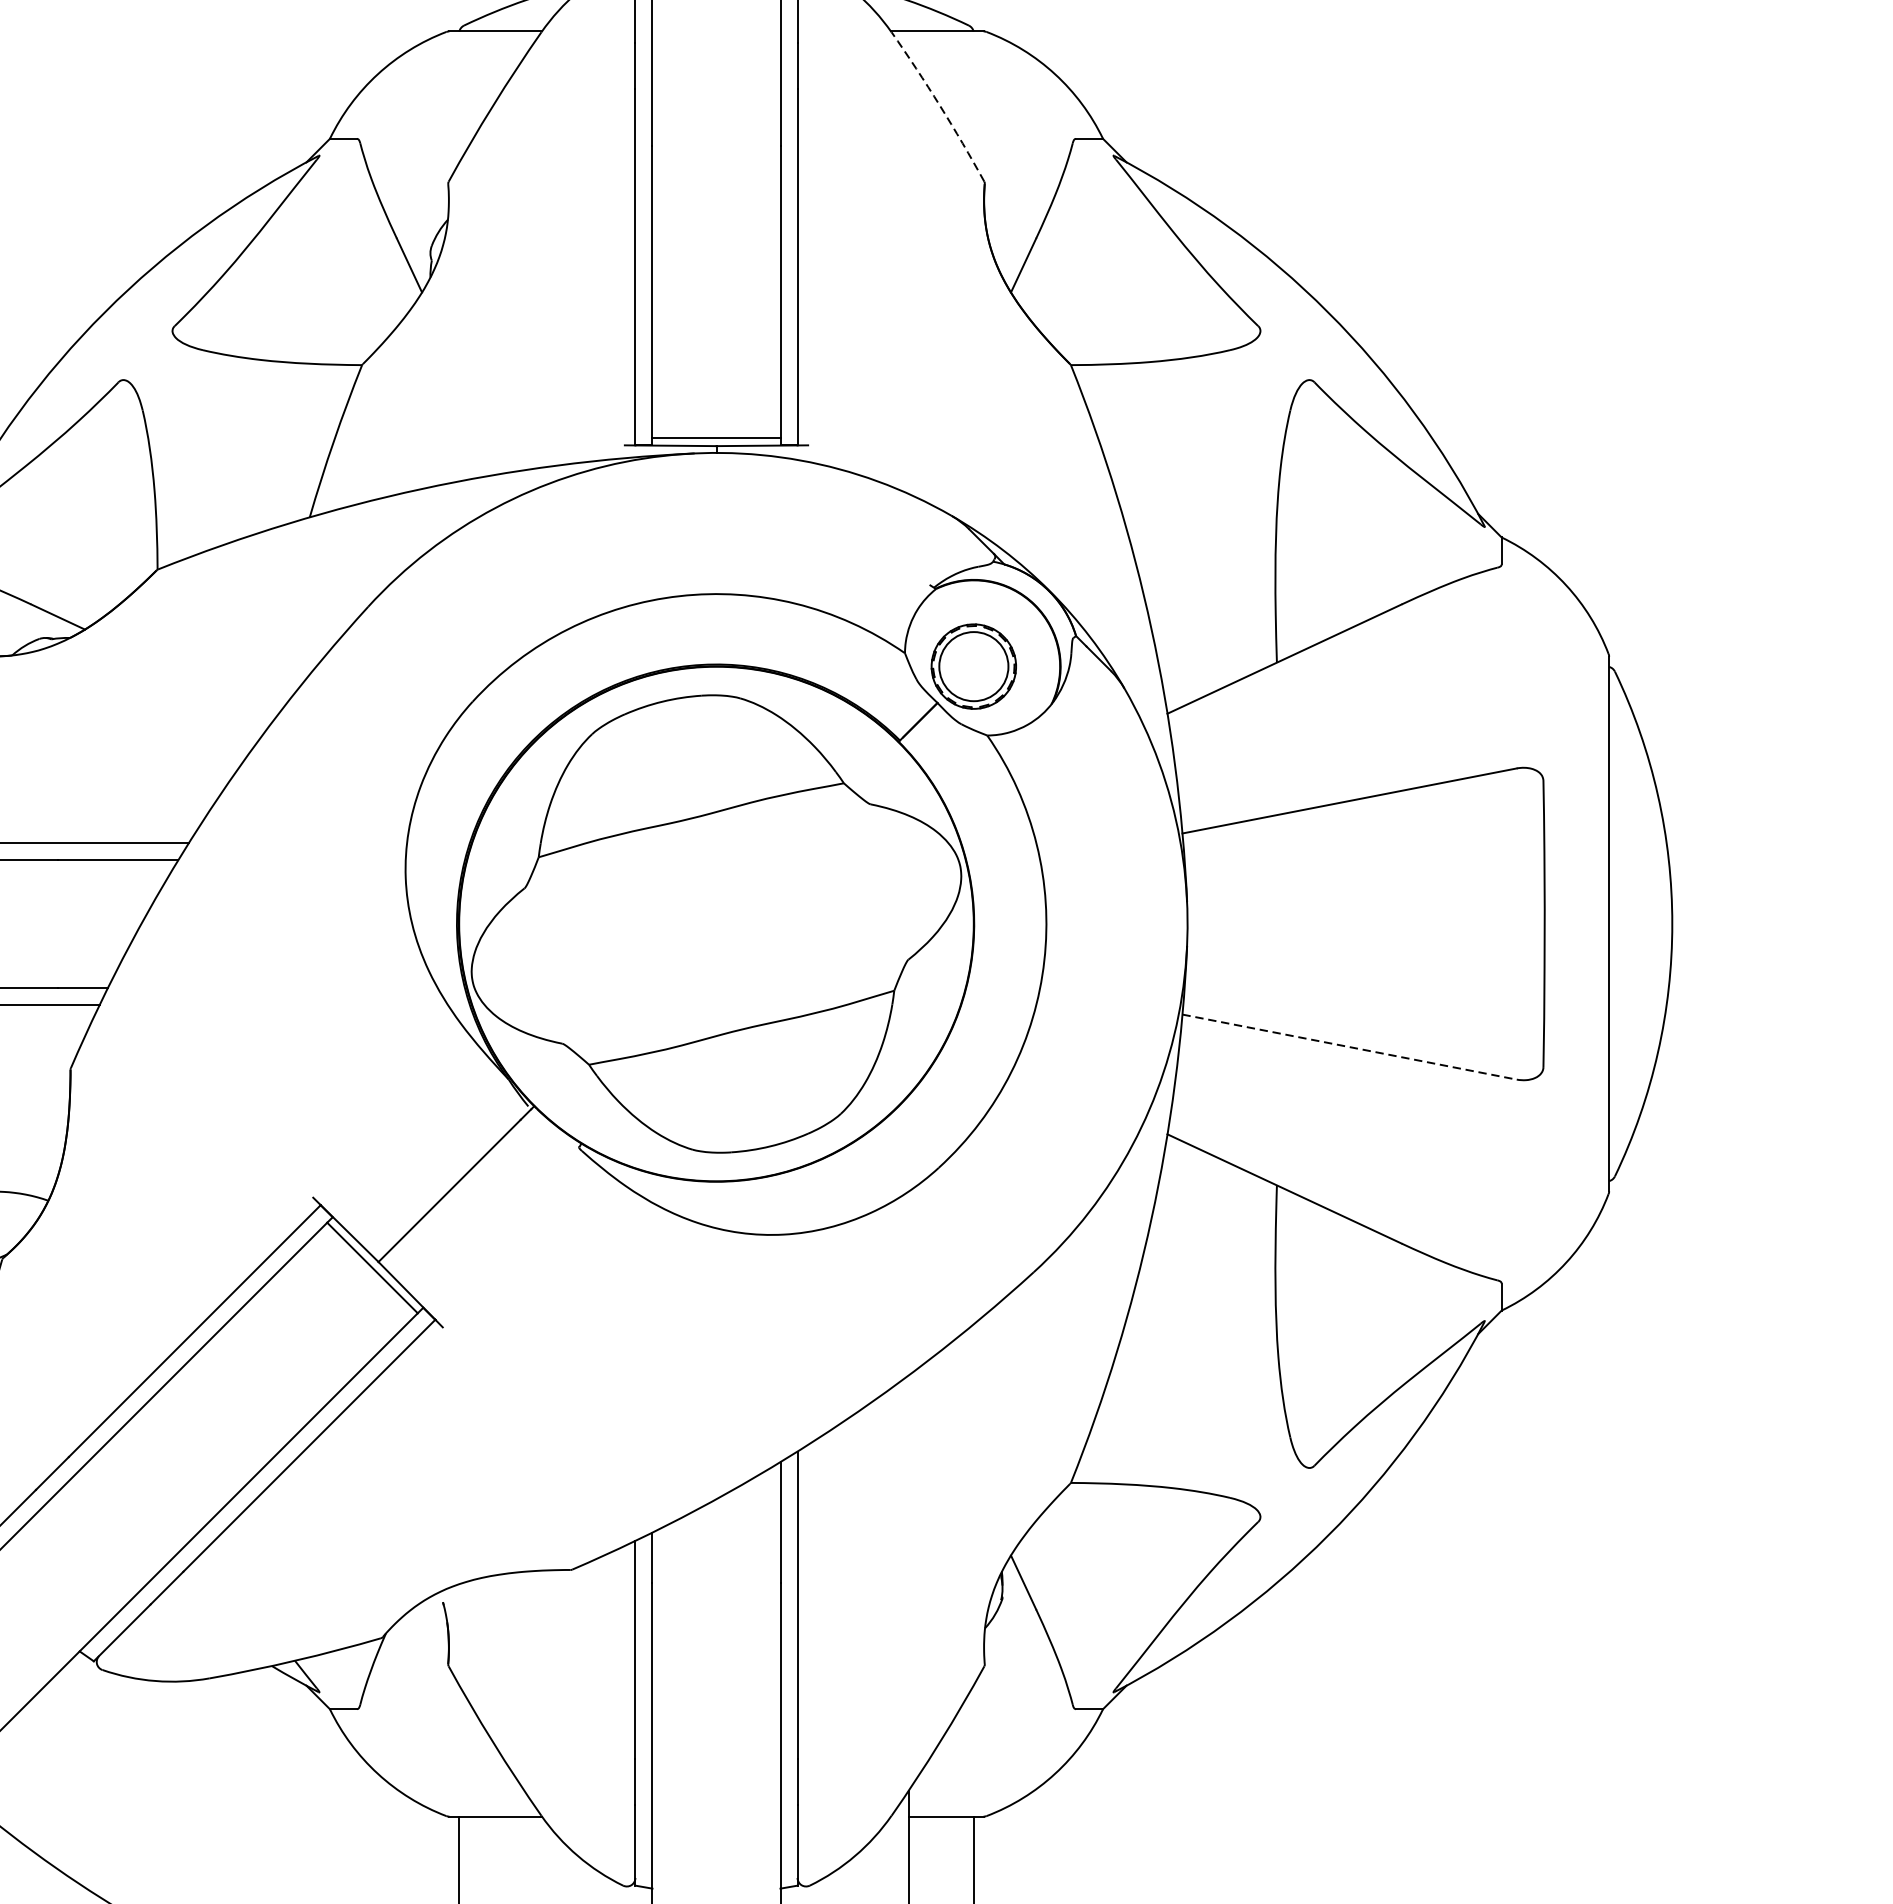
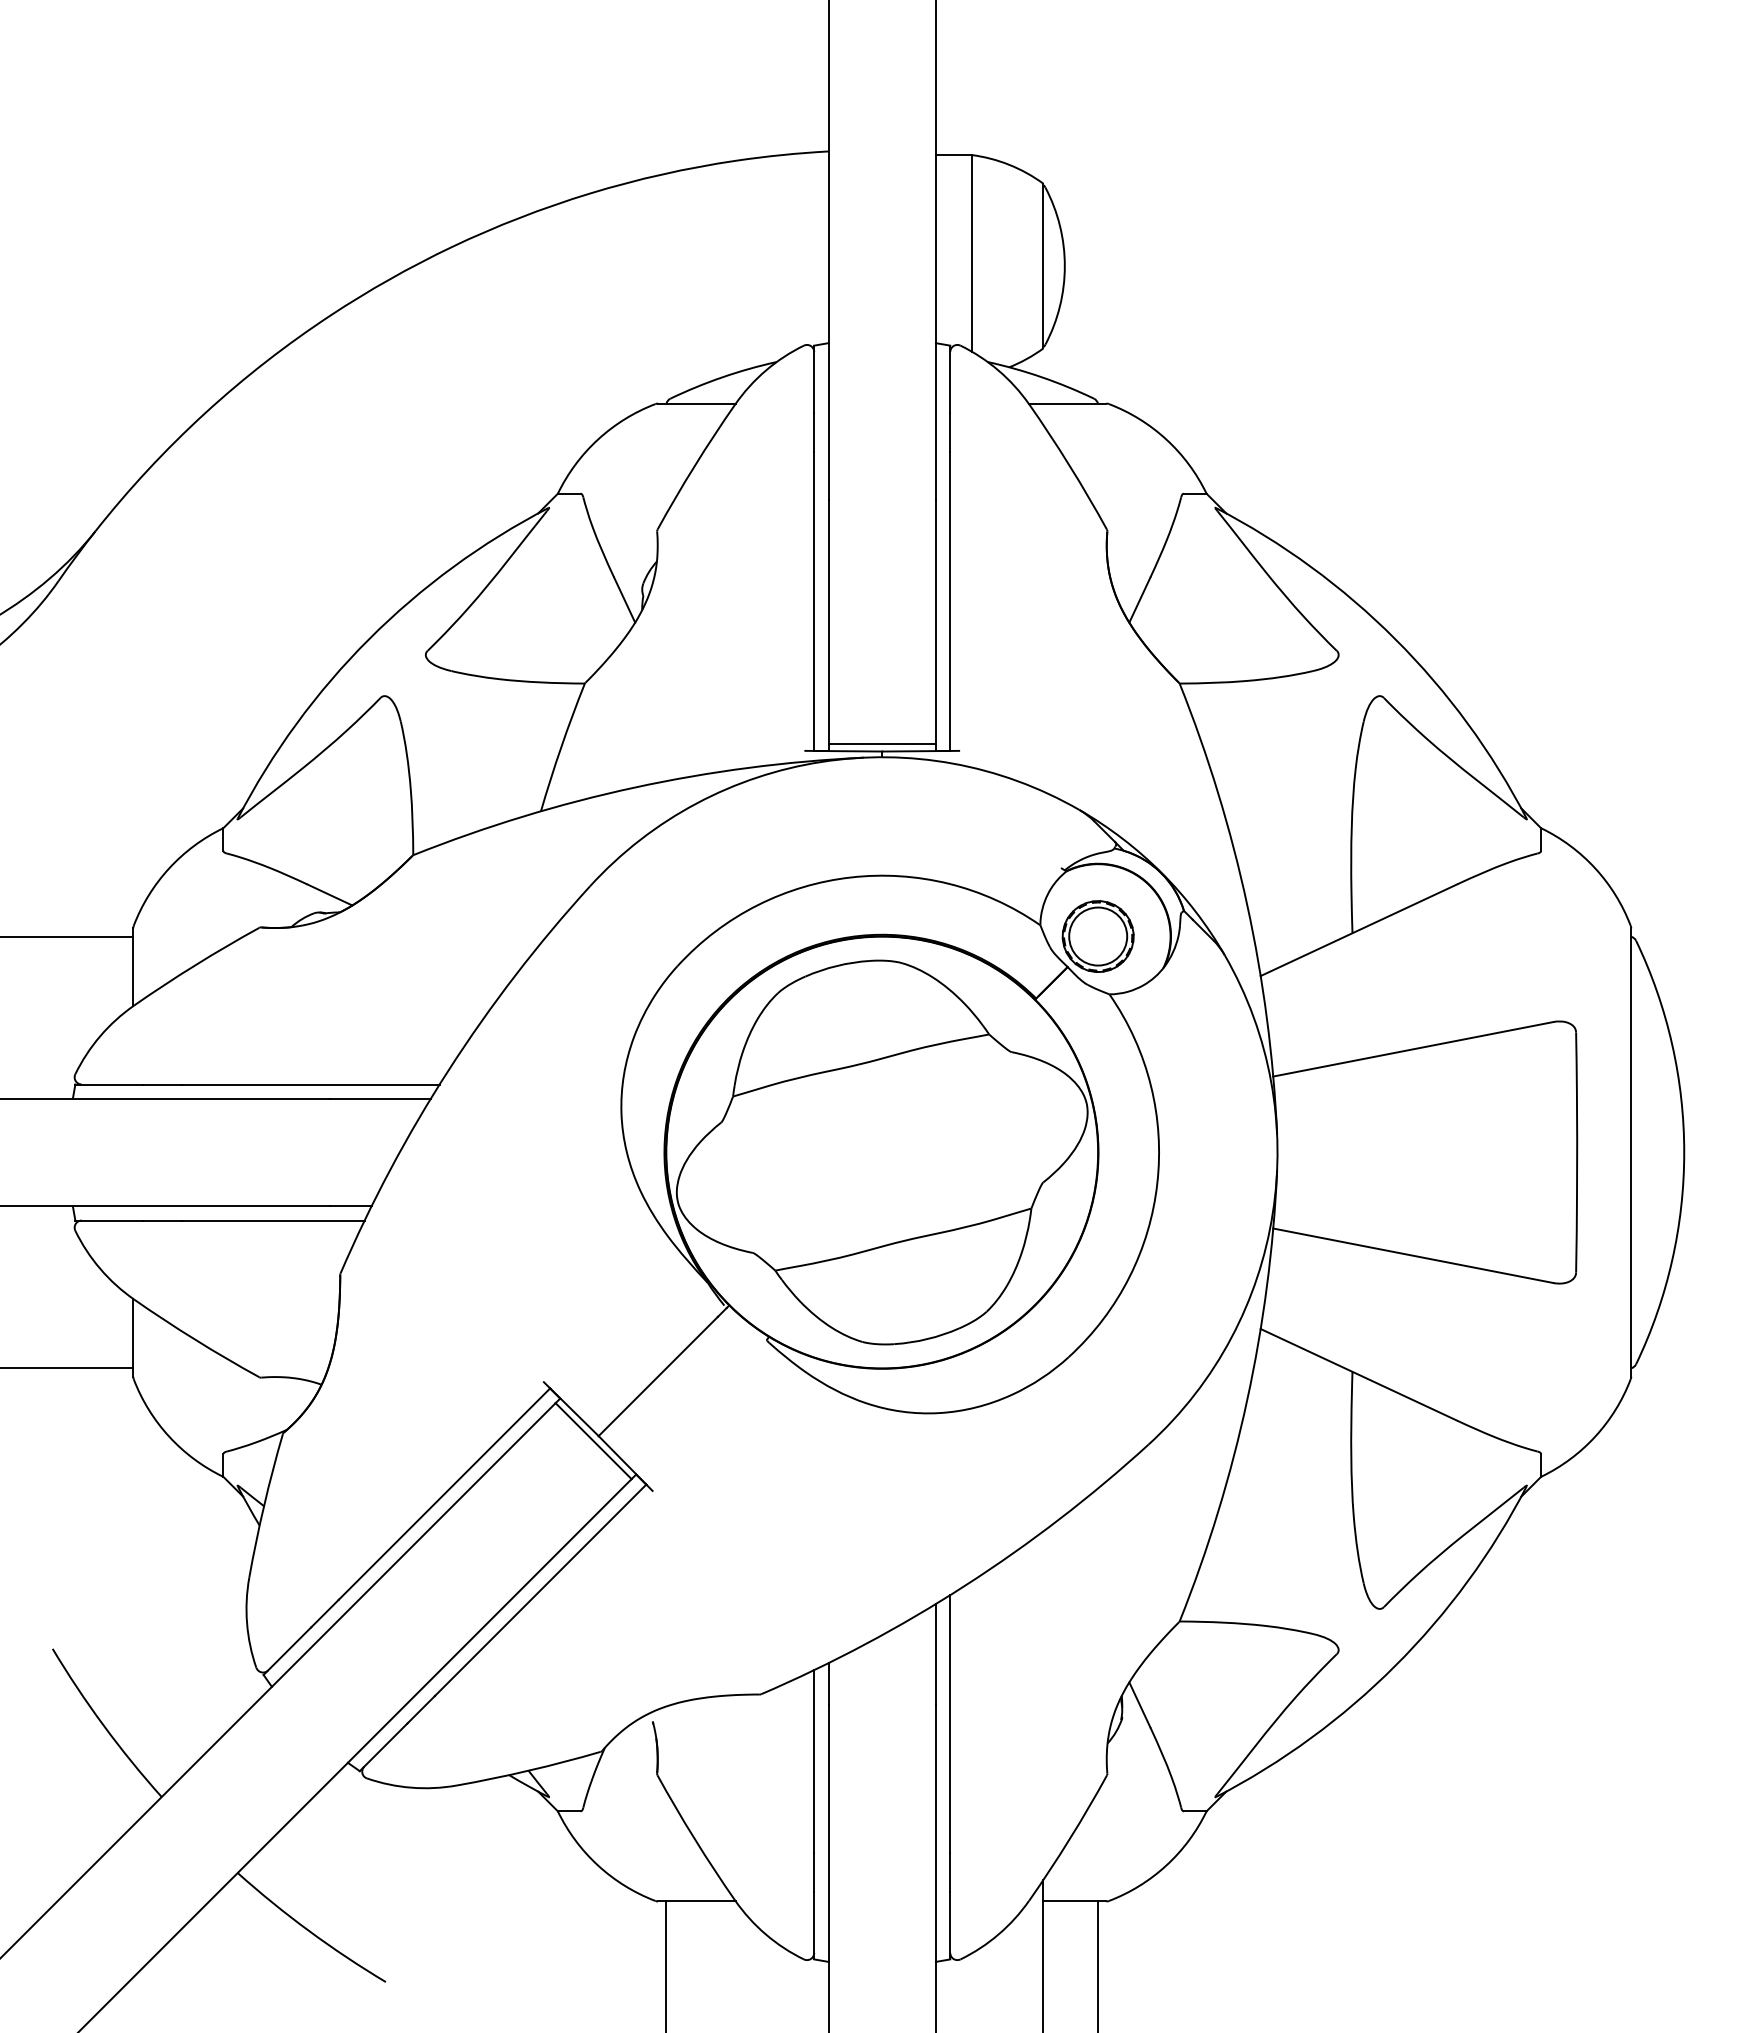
arc: (939, 105) -> (1069, 465), dashed -> solid
line: (1349, 1046) -> (1413, 1255), dashed -> solid

